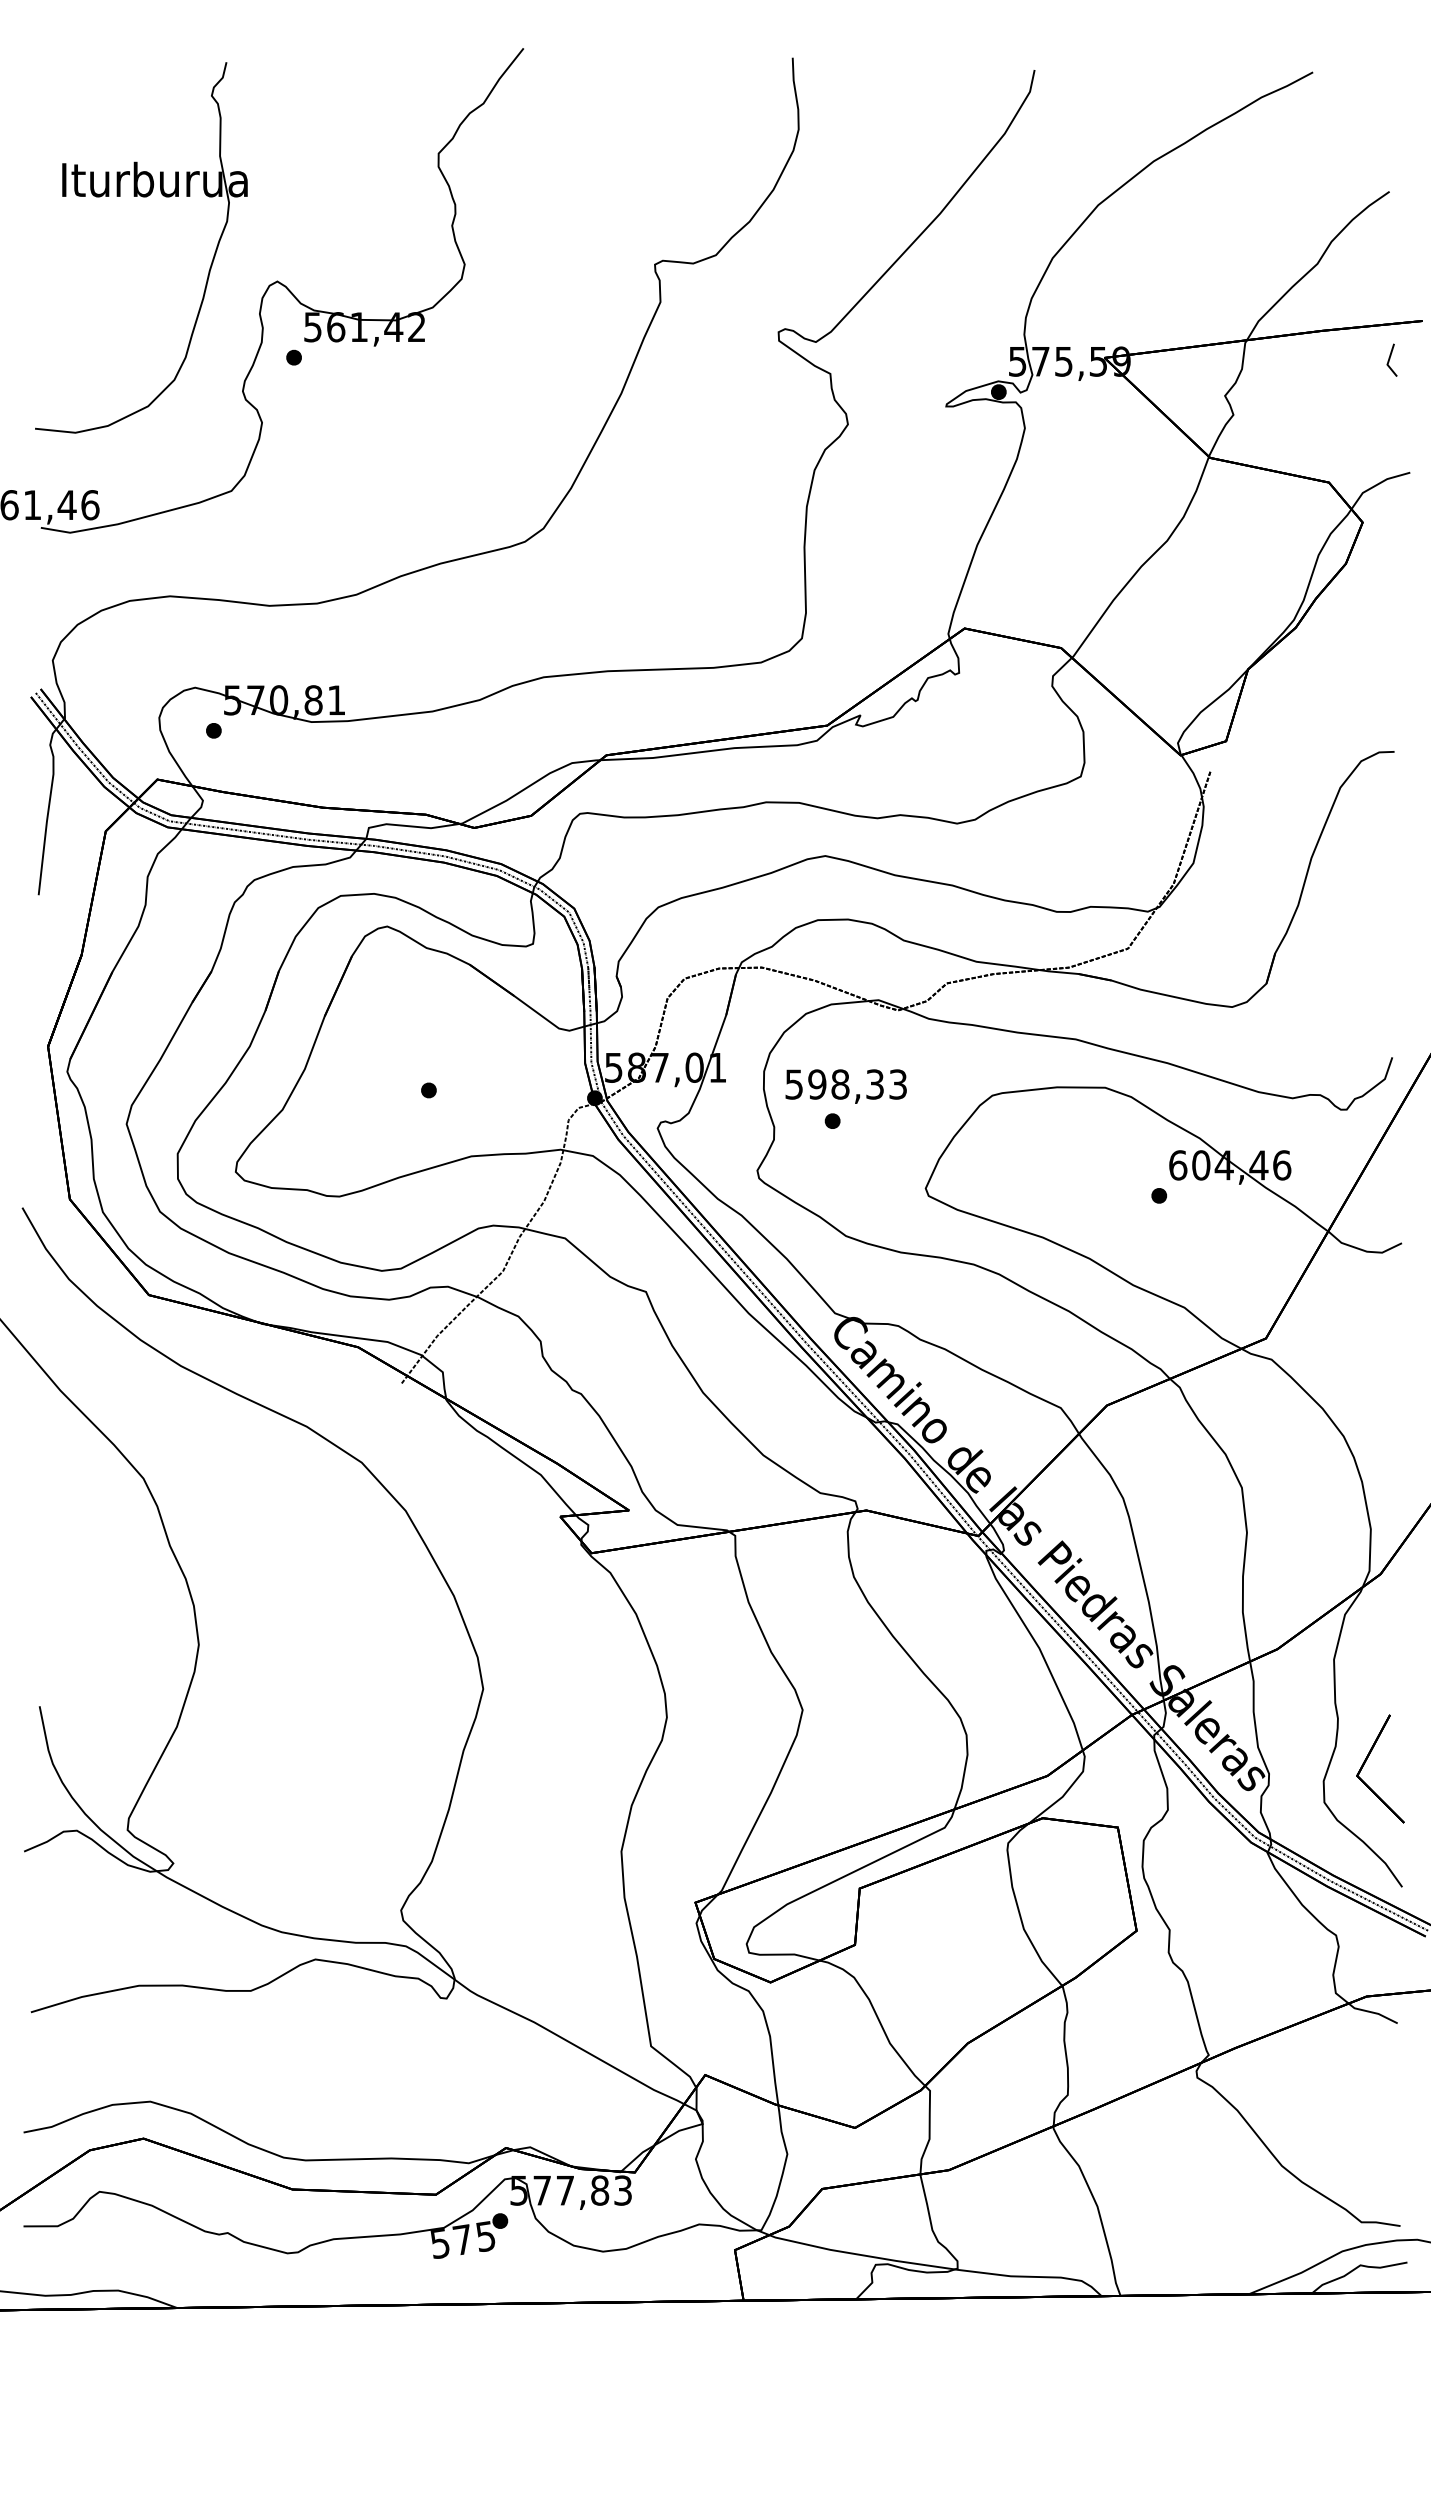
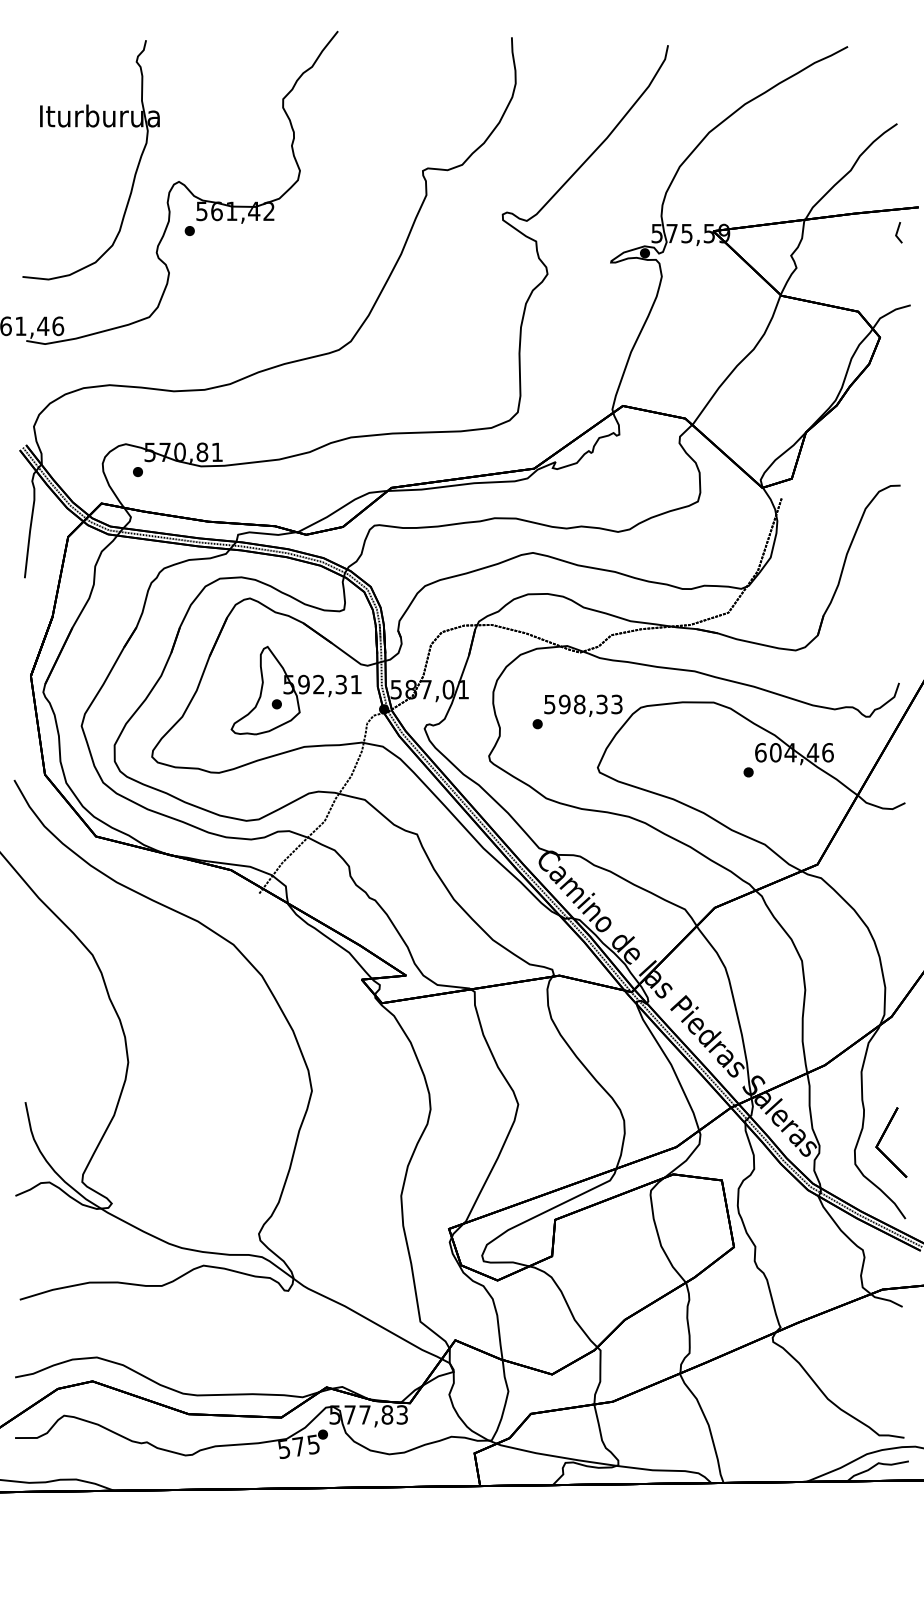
part: (457, 1069) -> (295, 690), added
text: (846, 1086) -> (583, 705), moved

